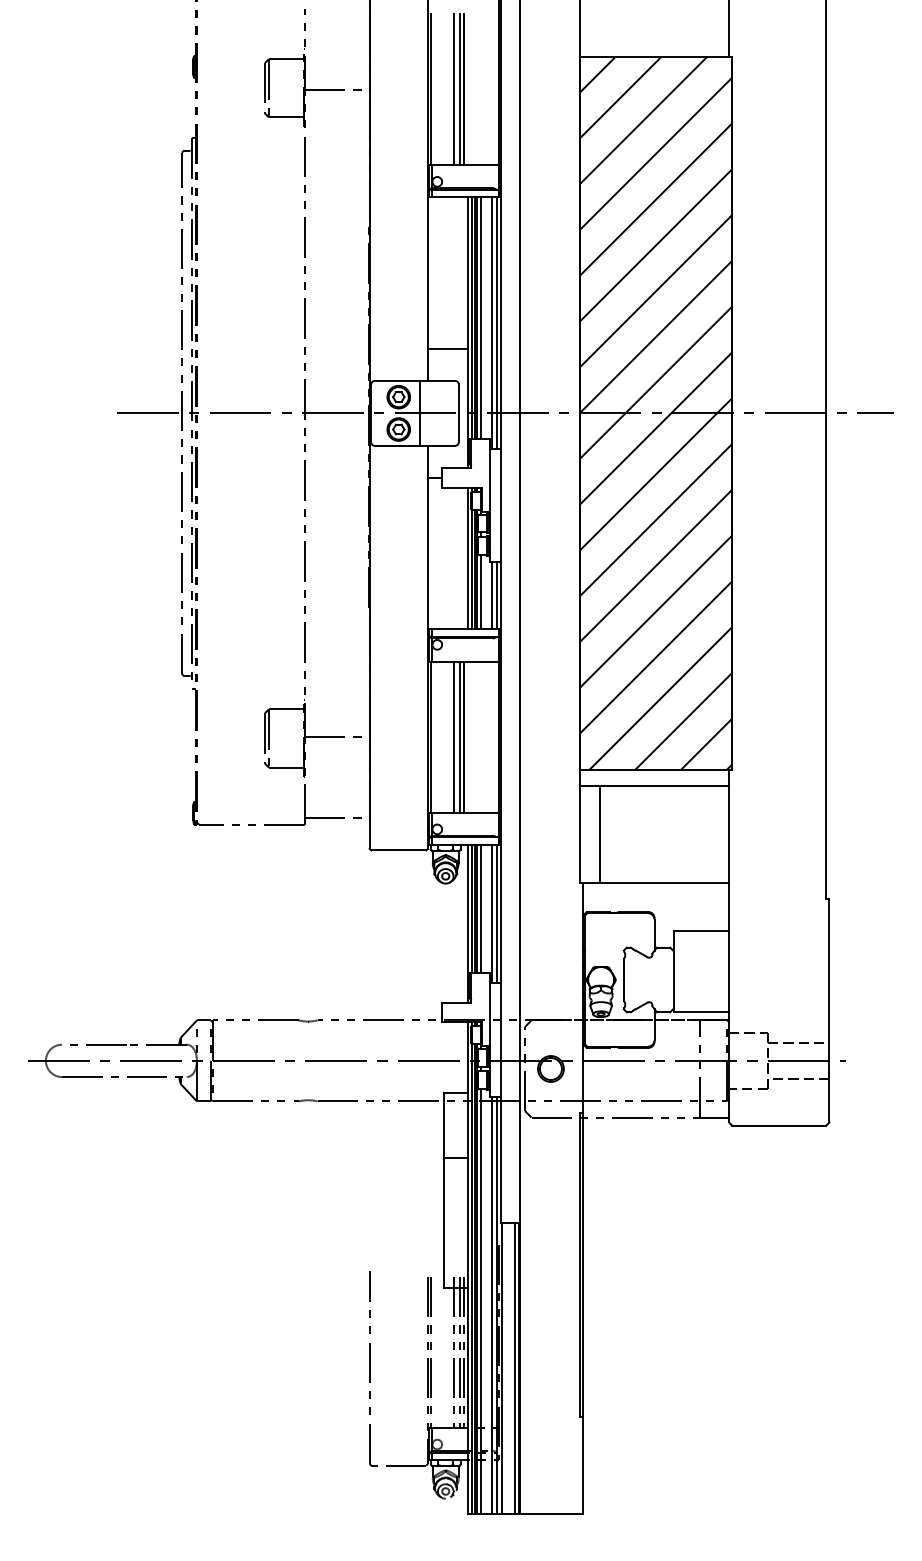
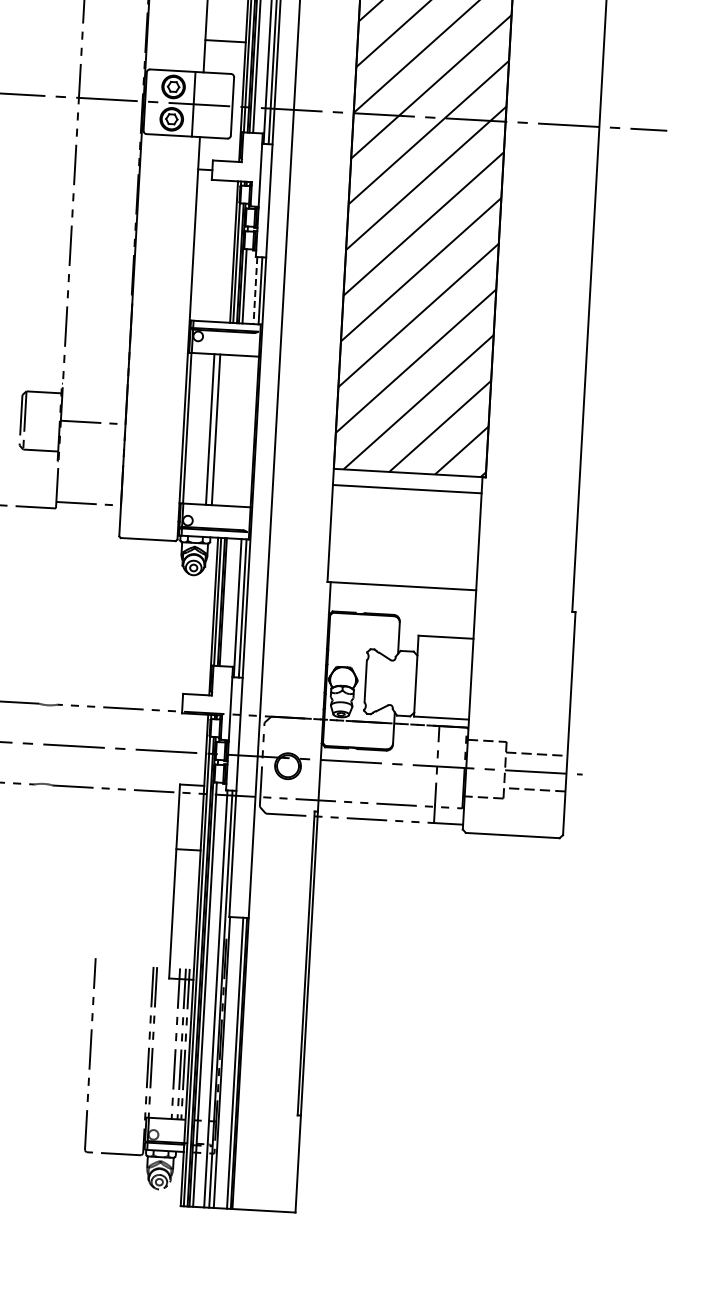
line: (491, 595) -> (255, 290), solid -> dashed
line: (464, 736) -> (220, 429), removed
line: (599, 833) -> (349, 533), removed
line: (480, 908) -> (226, 602), removed

